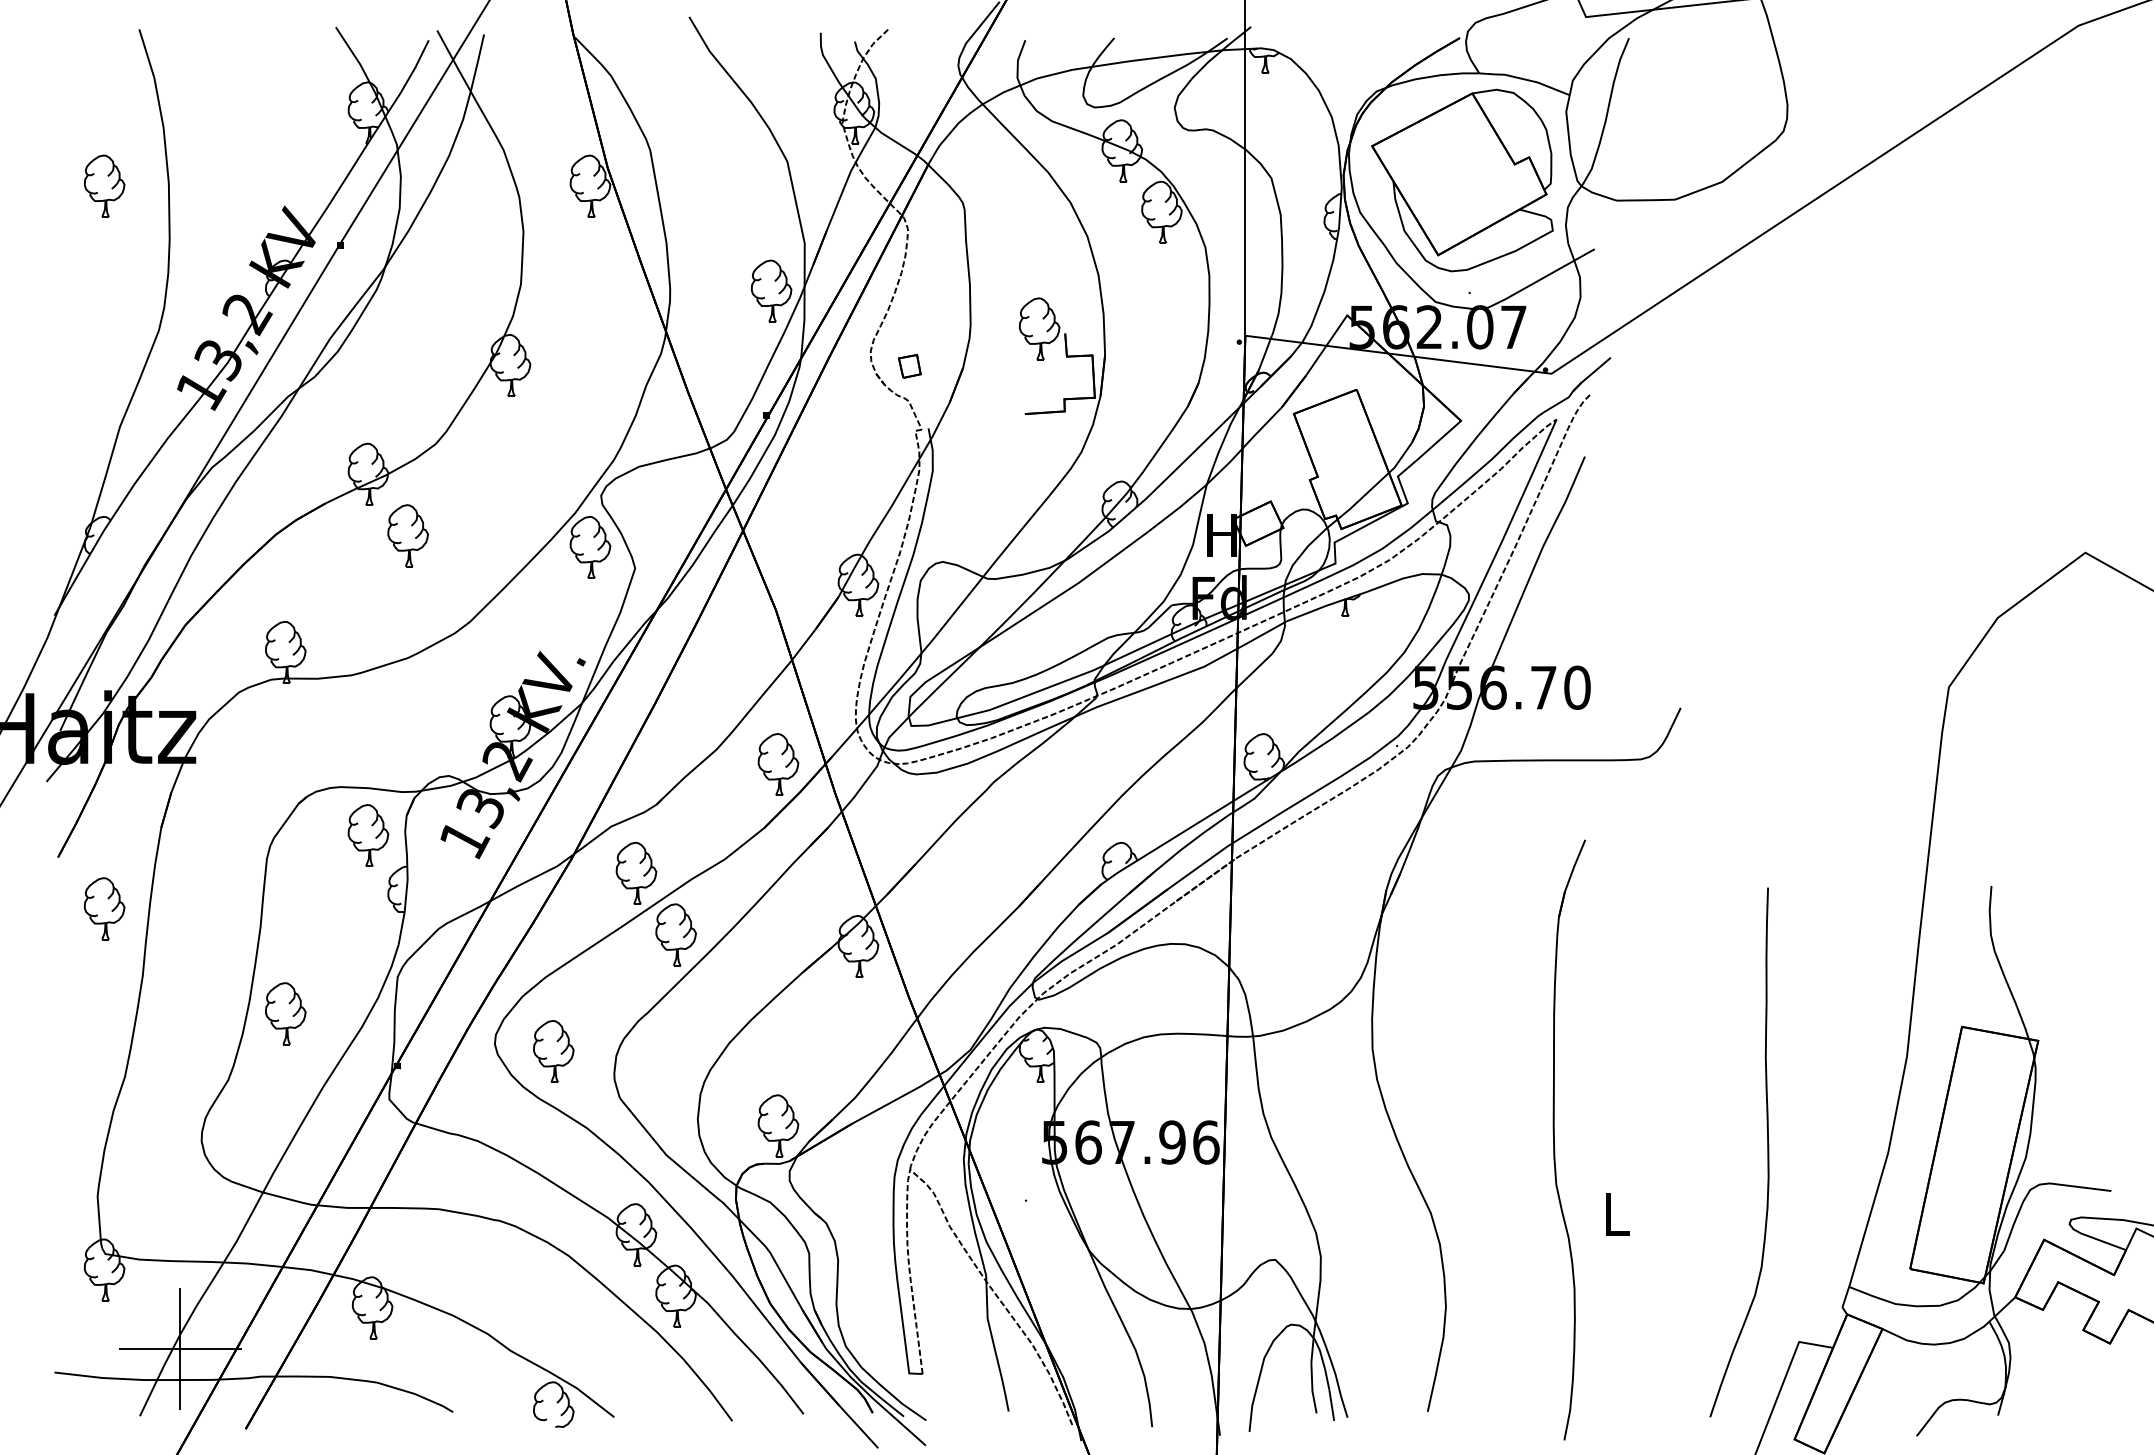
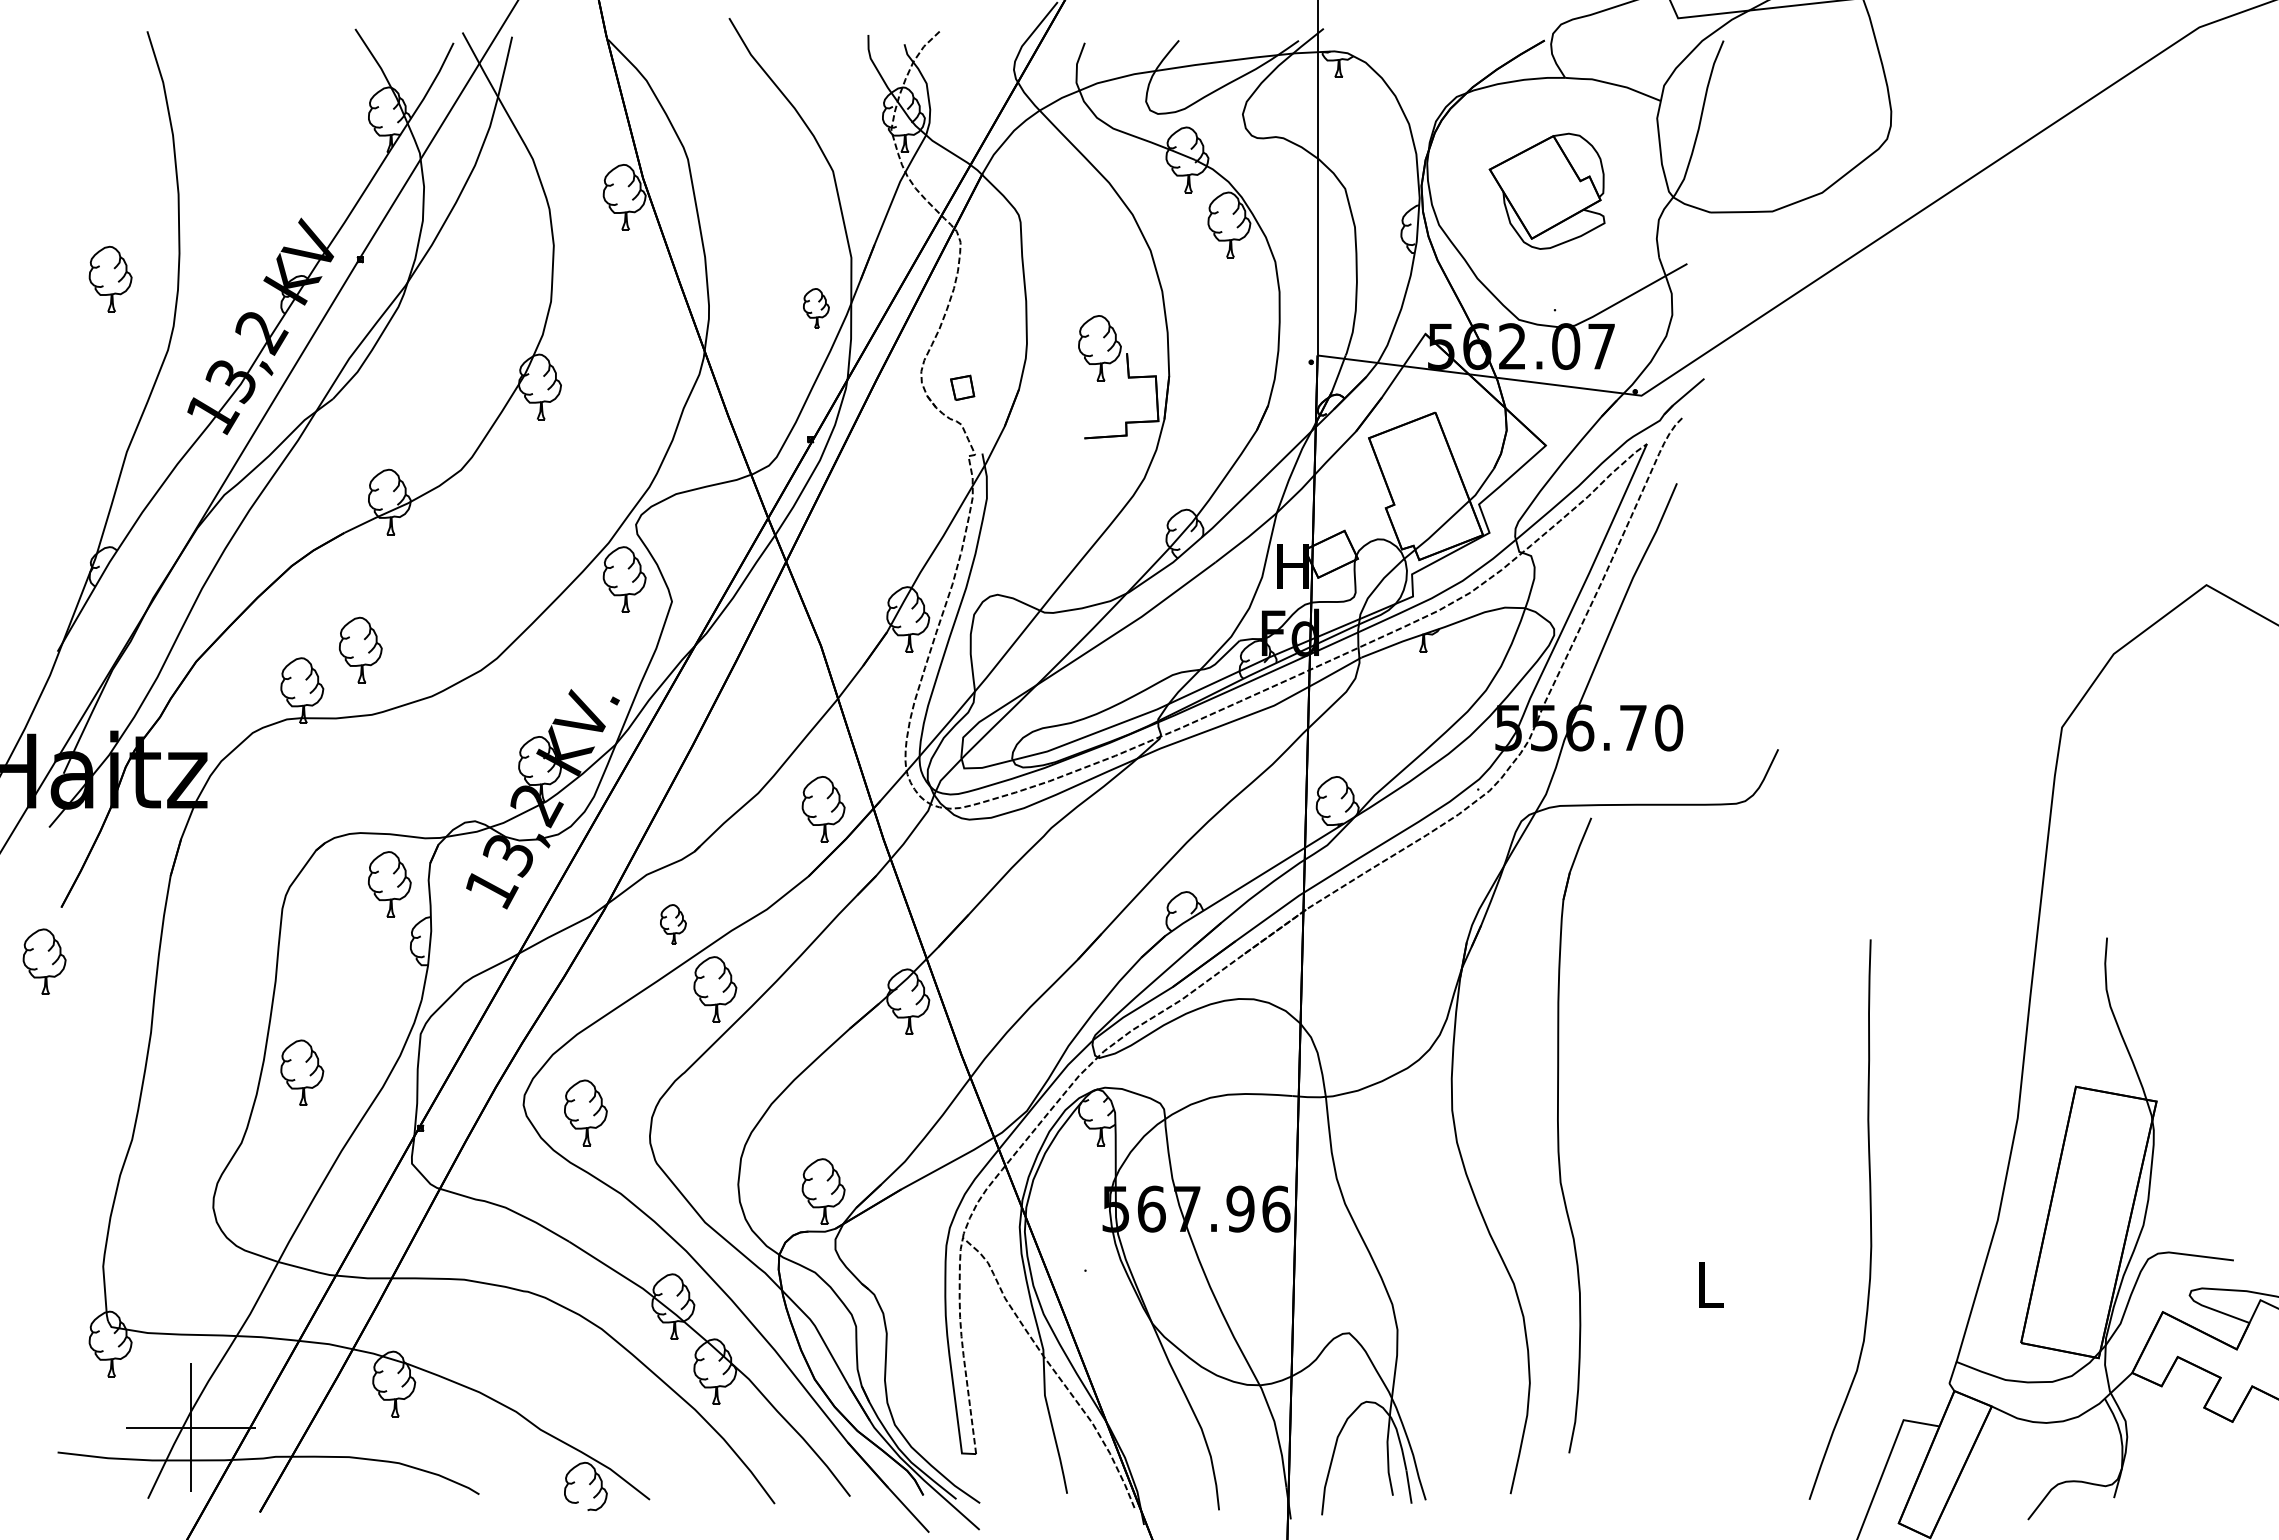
part: (1461, 180) -> (1546, 191), size x0.6
part: (104, 185) -> (110, 278), moved
part: (771, 291) -> (816, 308), size x0.6
part: (407, 535) -> (360, 649), moved
part: (636, 873) -> (673, 924), size x0.6
part: (104, 908) -> (44, 961), moved
part: (1555, 1140) -> (1559, 1135), moved

